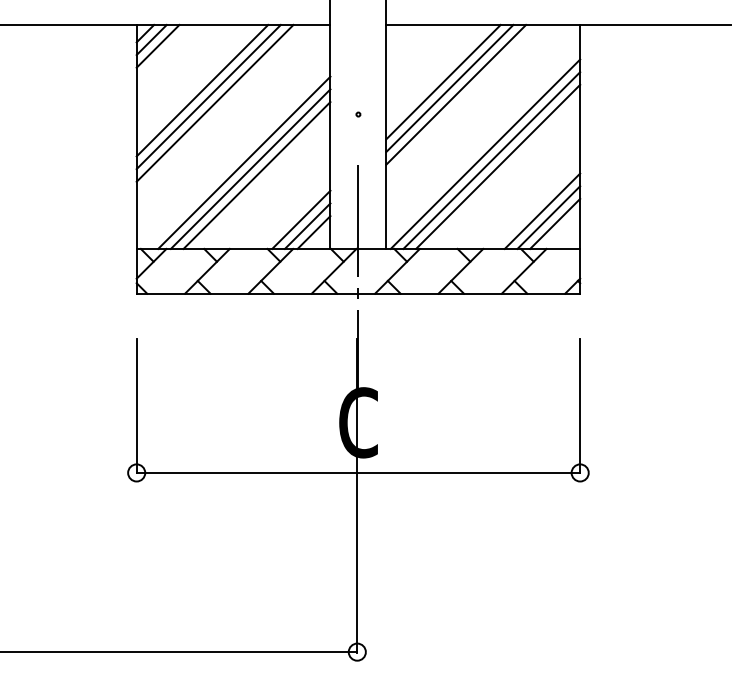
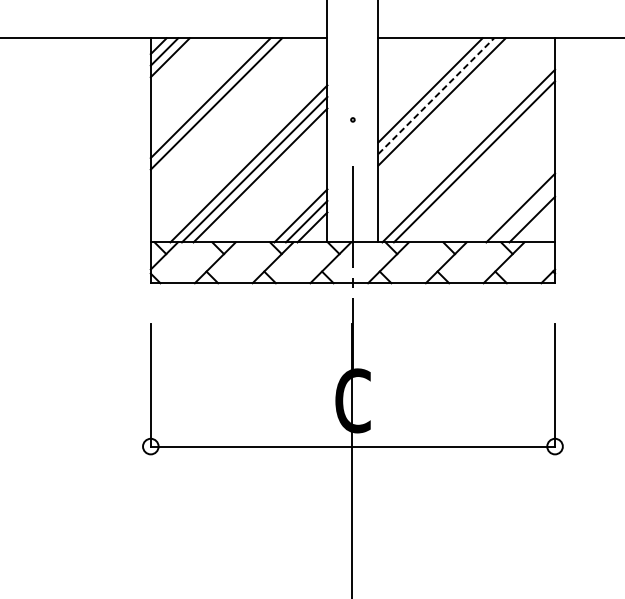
line: (449, 88) -> (435, 96), solid -> dashed
line: (214, 102) -> (221, 108), removed
line: (498, 166) -> (480, 167), removed
line: (548, 217) -> (526, 213), removed

